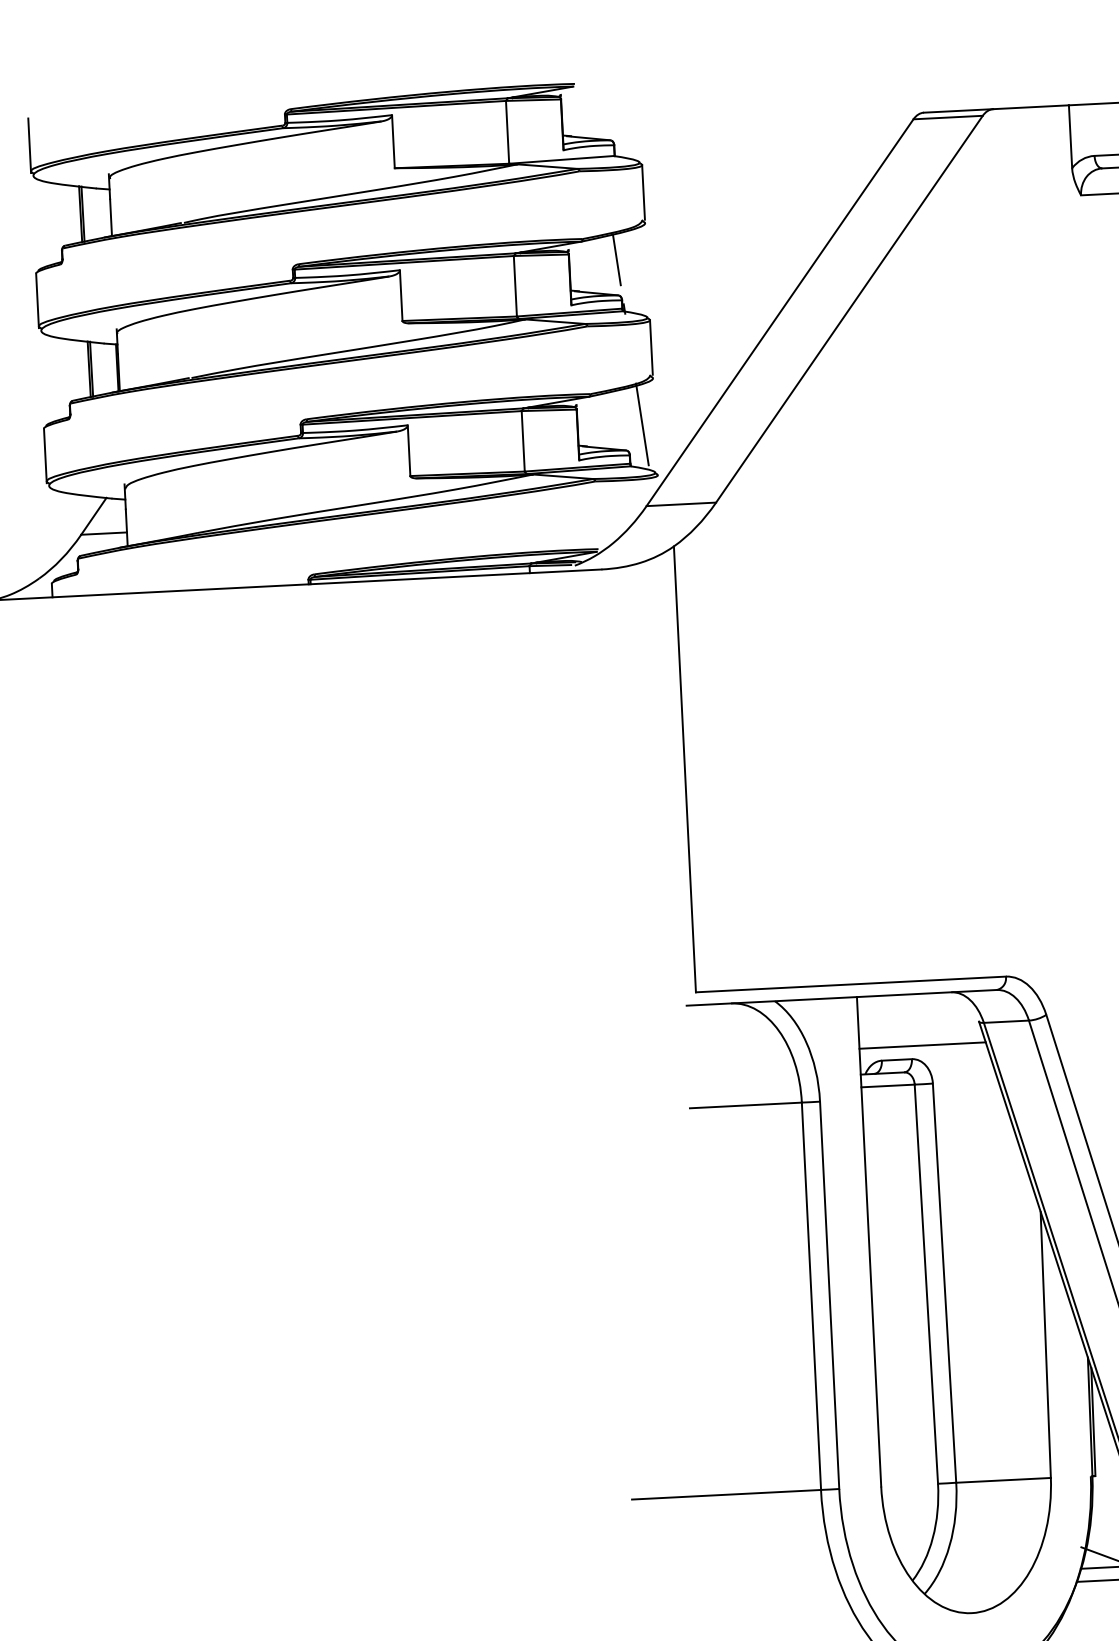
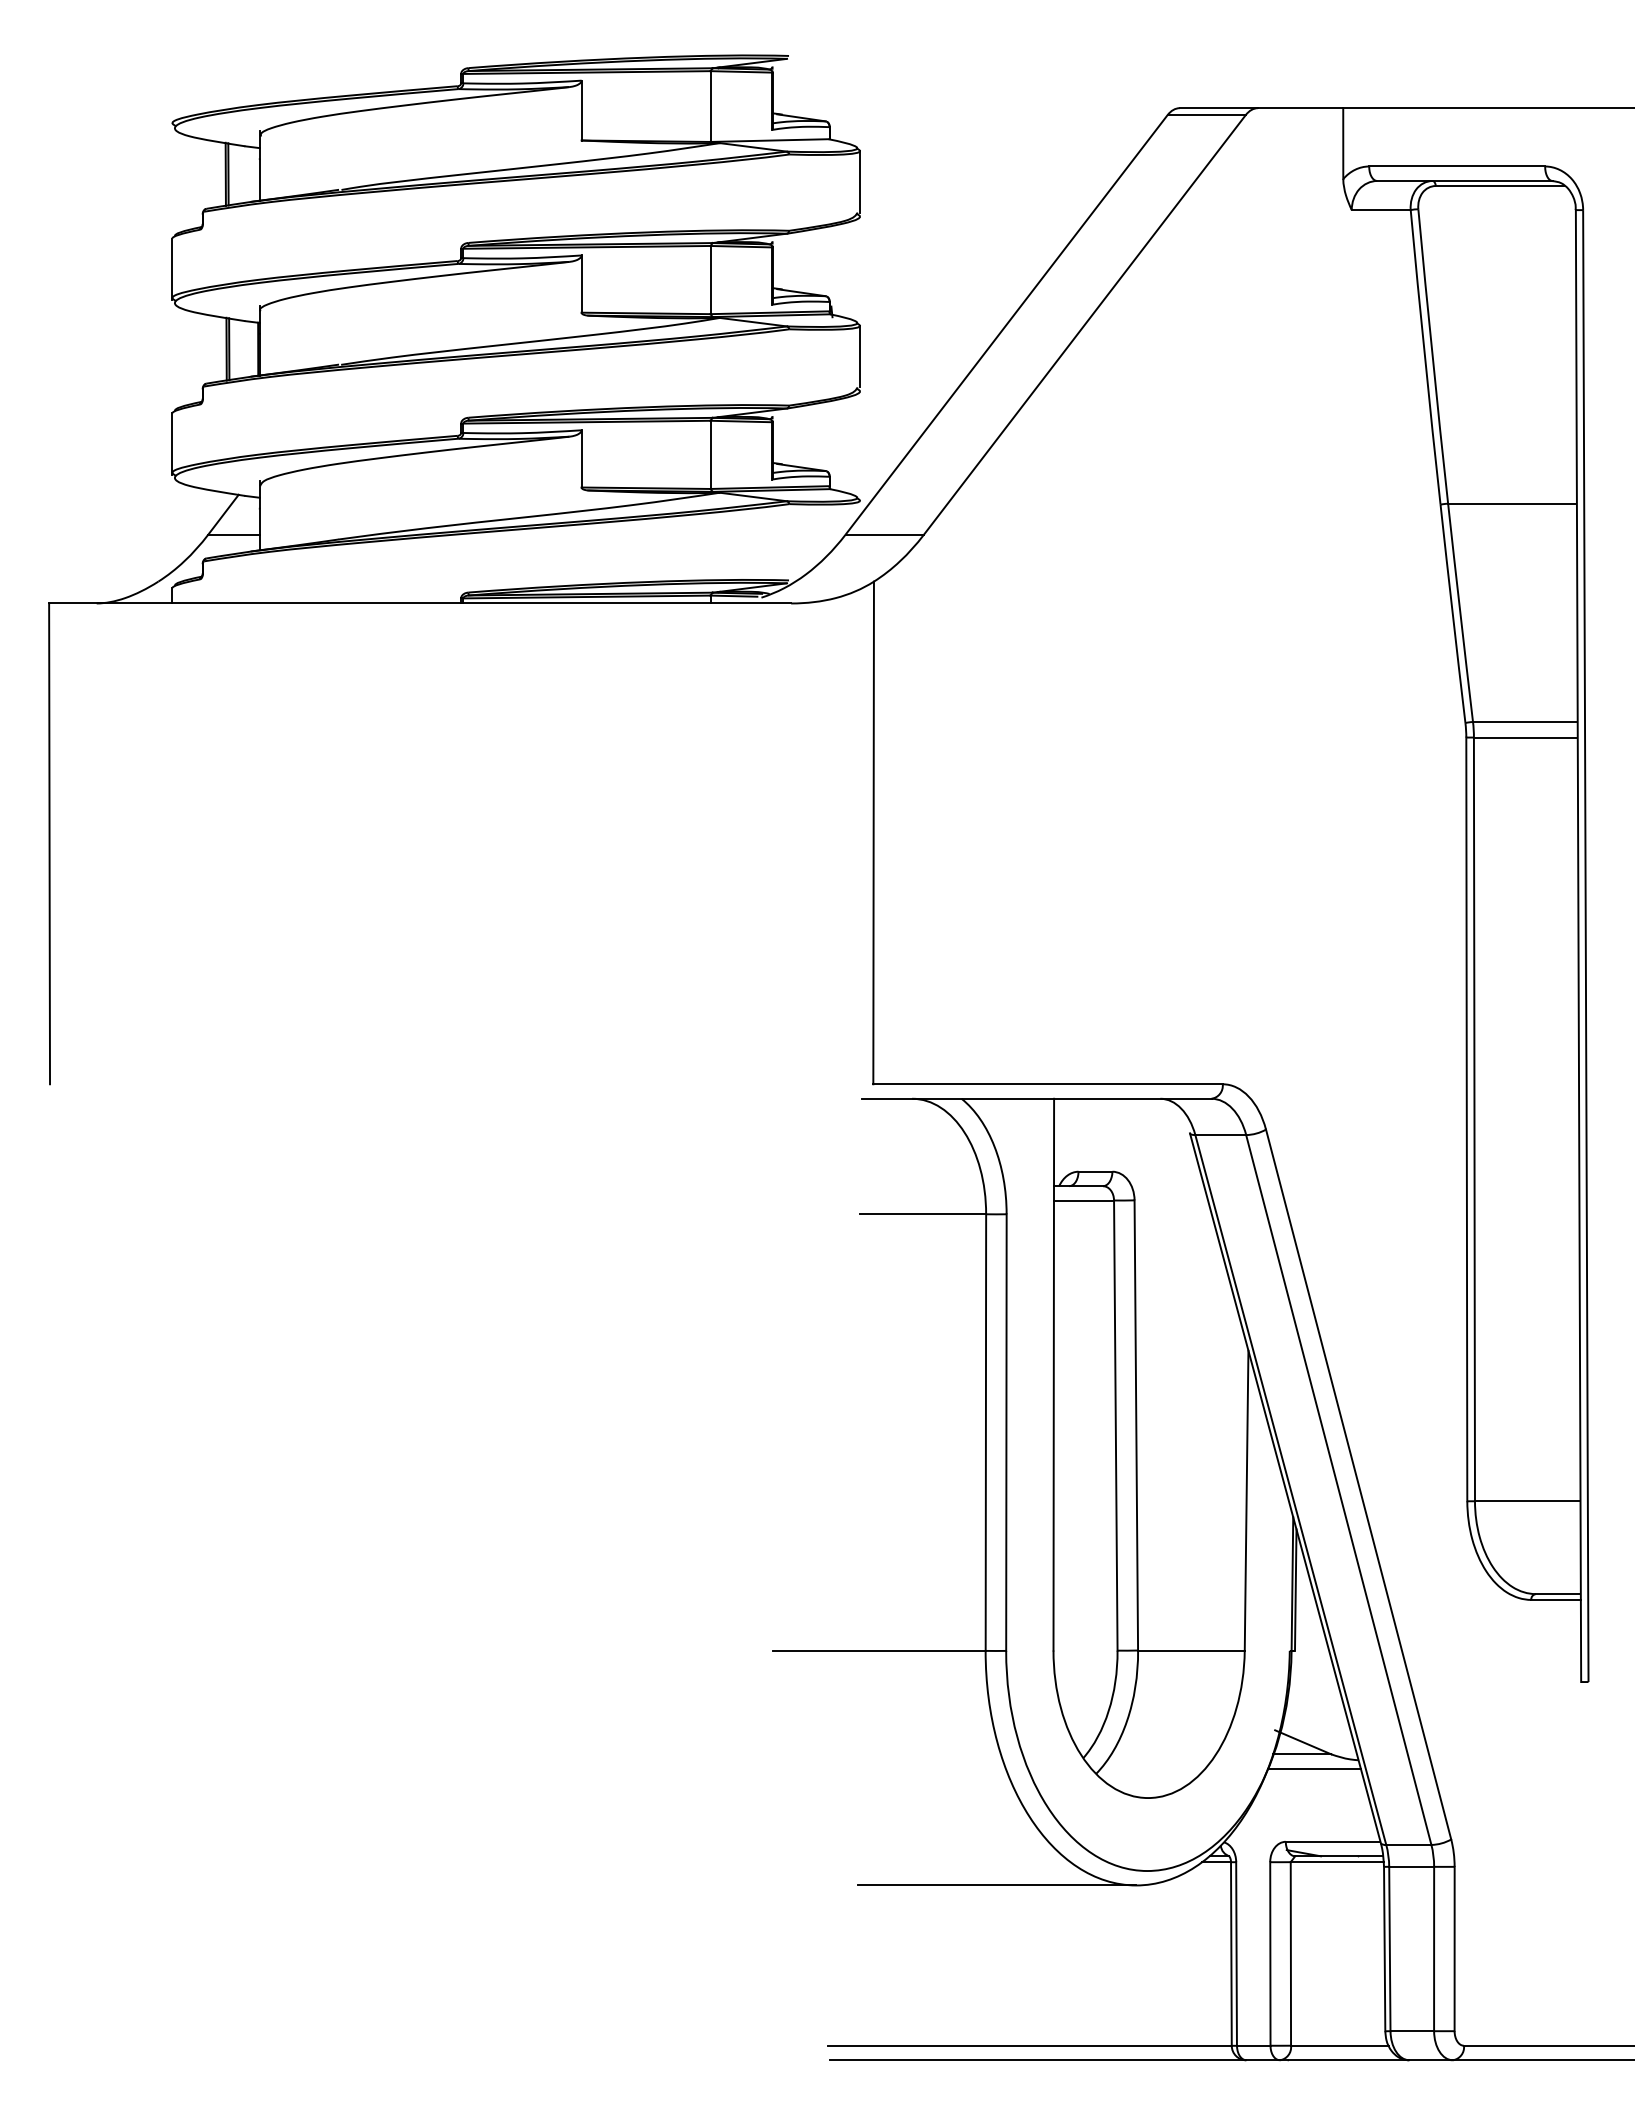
line: (29, 145) -> (172, 94), removed
line: (617, 259) -> (826, 255), removed
line: (642, 424) -> (845, 442), removed
line: (922, 1045) -> (1125, 1157), removed

